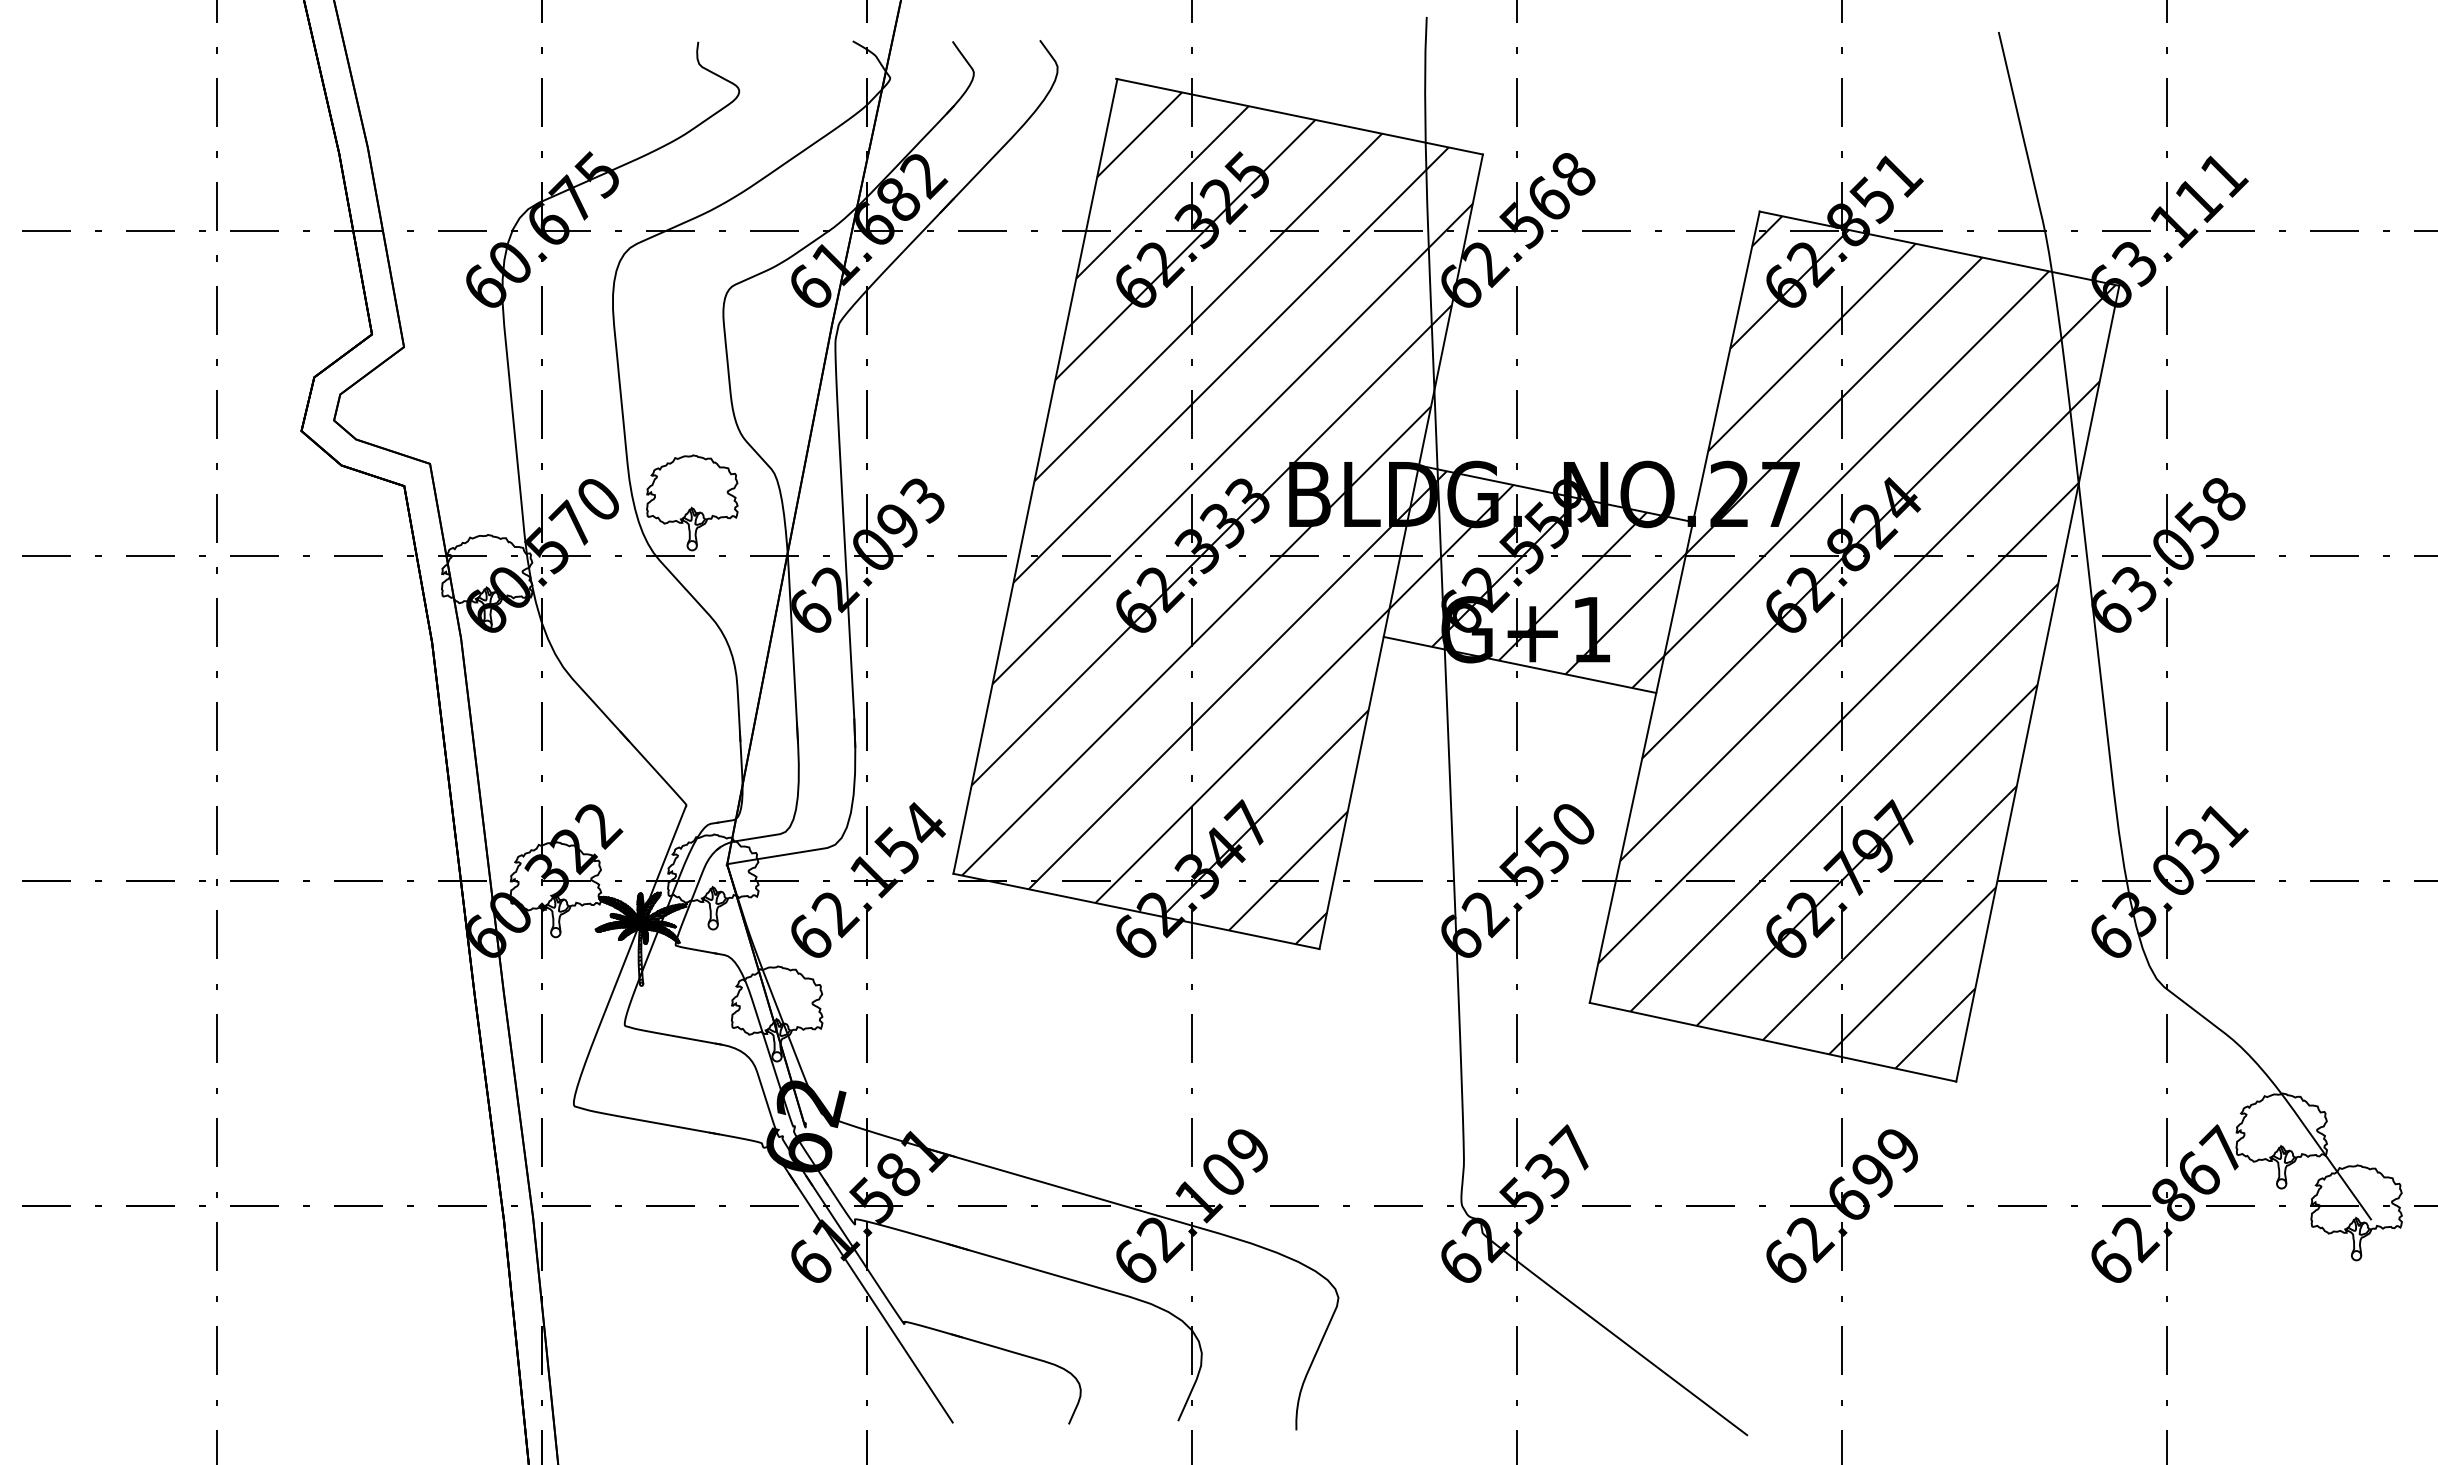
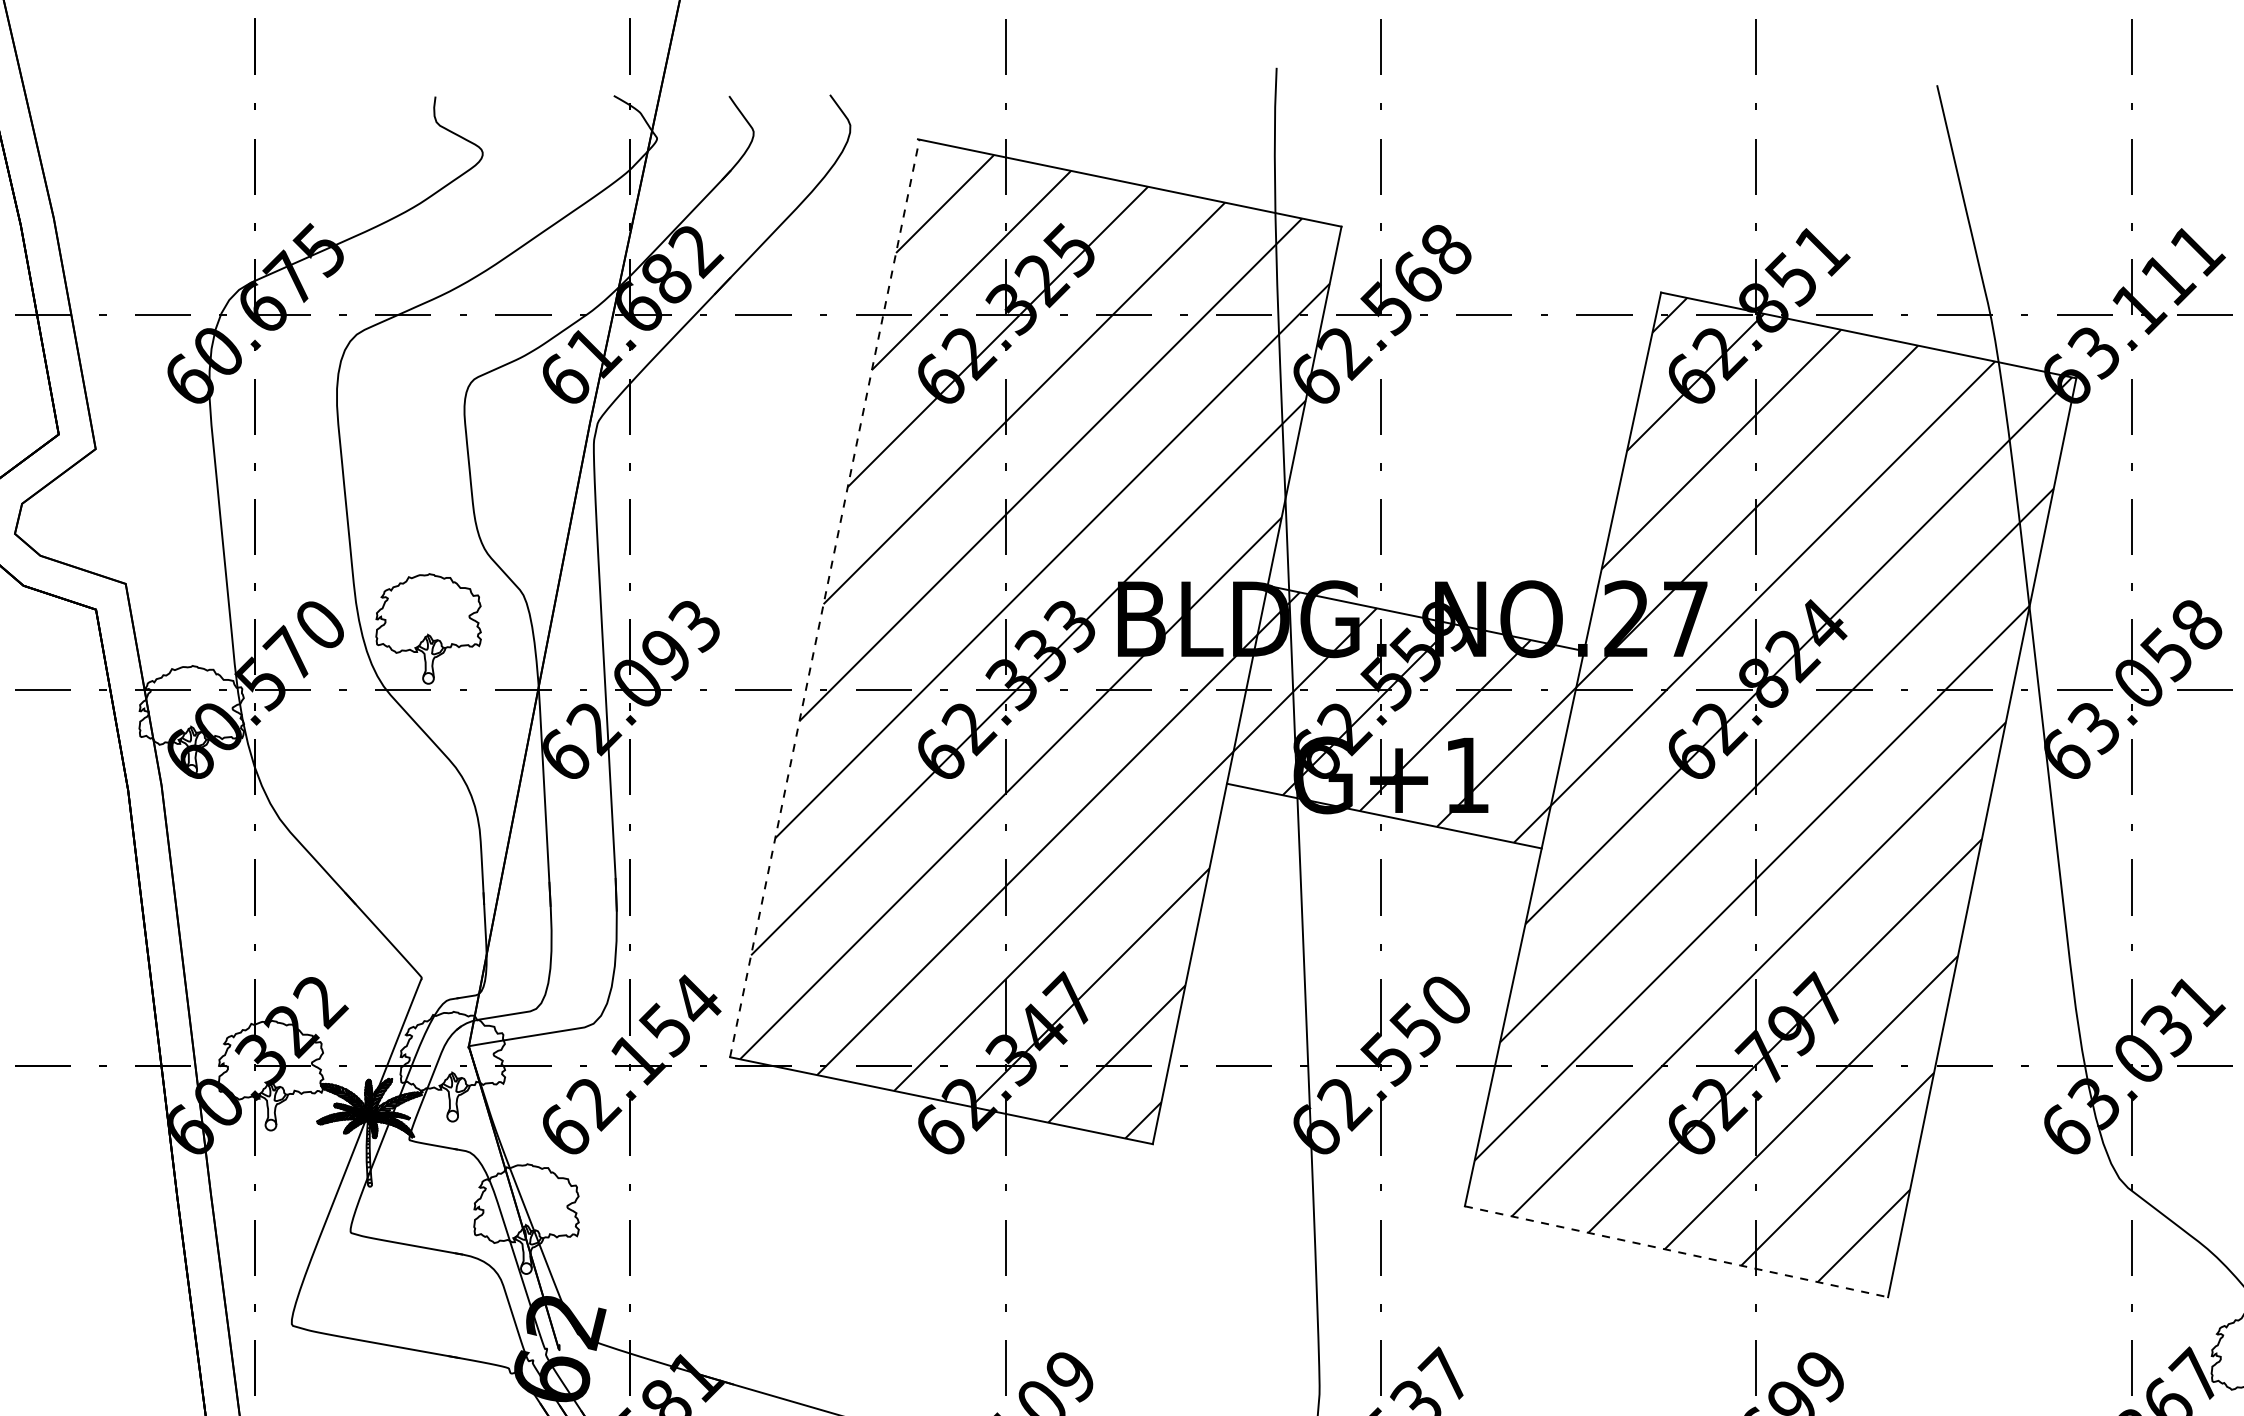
line: (1035, 476) -> (824, 598), solid -> dashed
line: (1773, 1042) -> (1677, 1252), solid -> dashed

